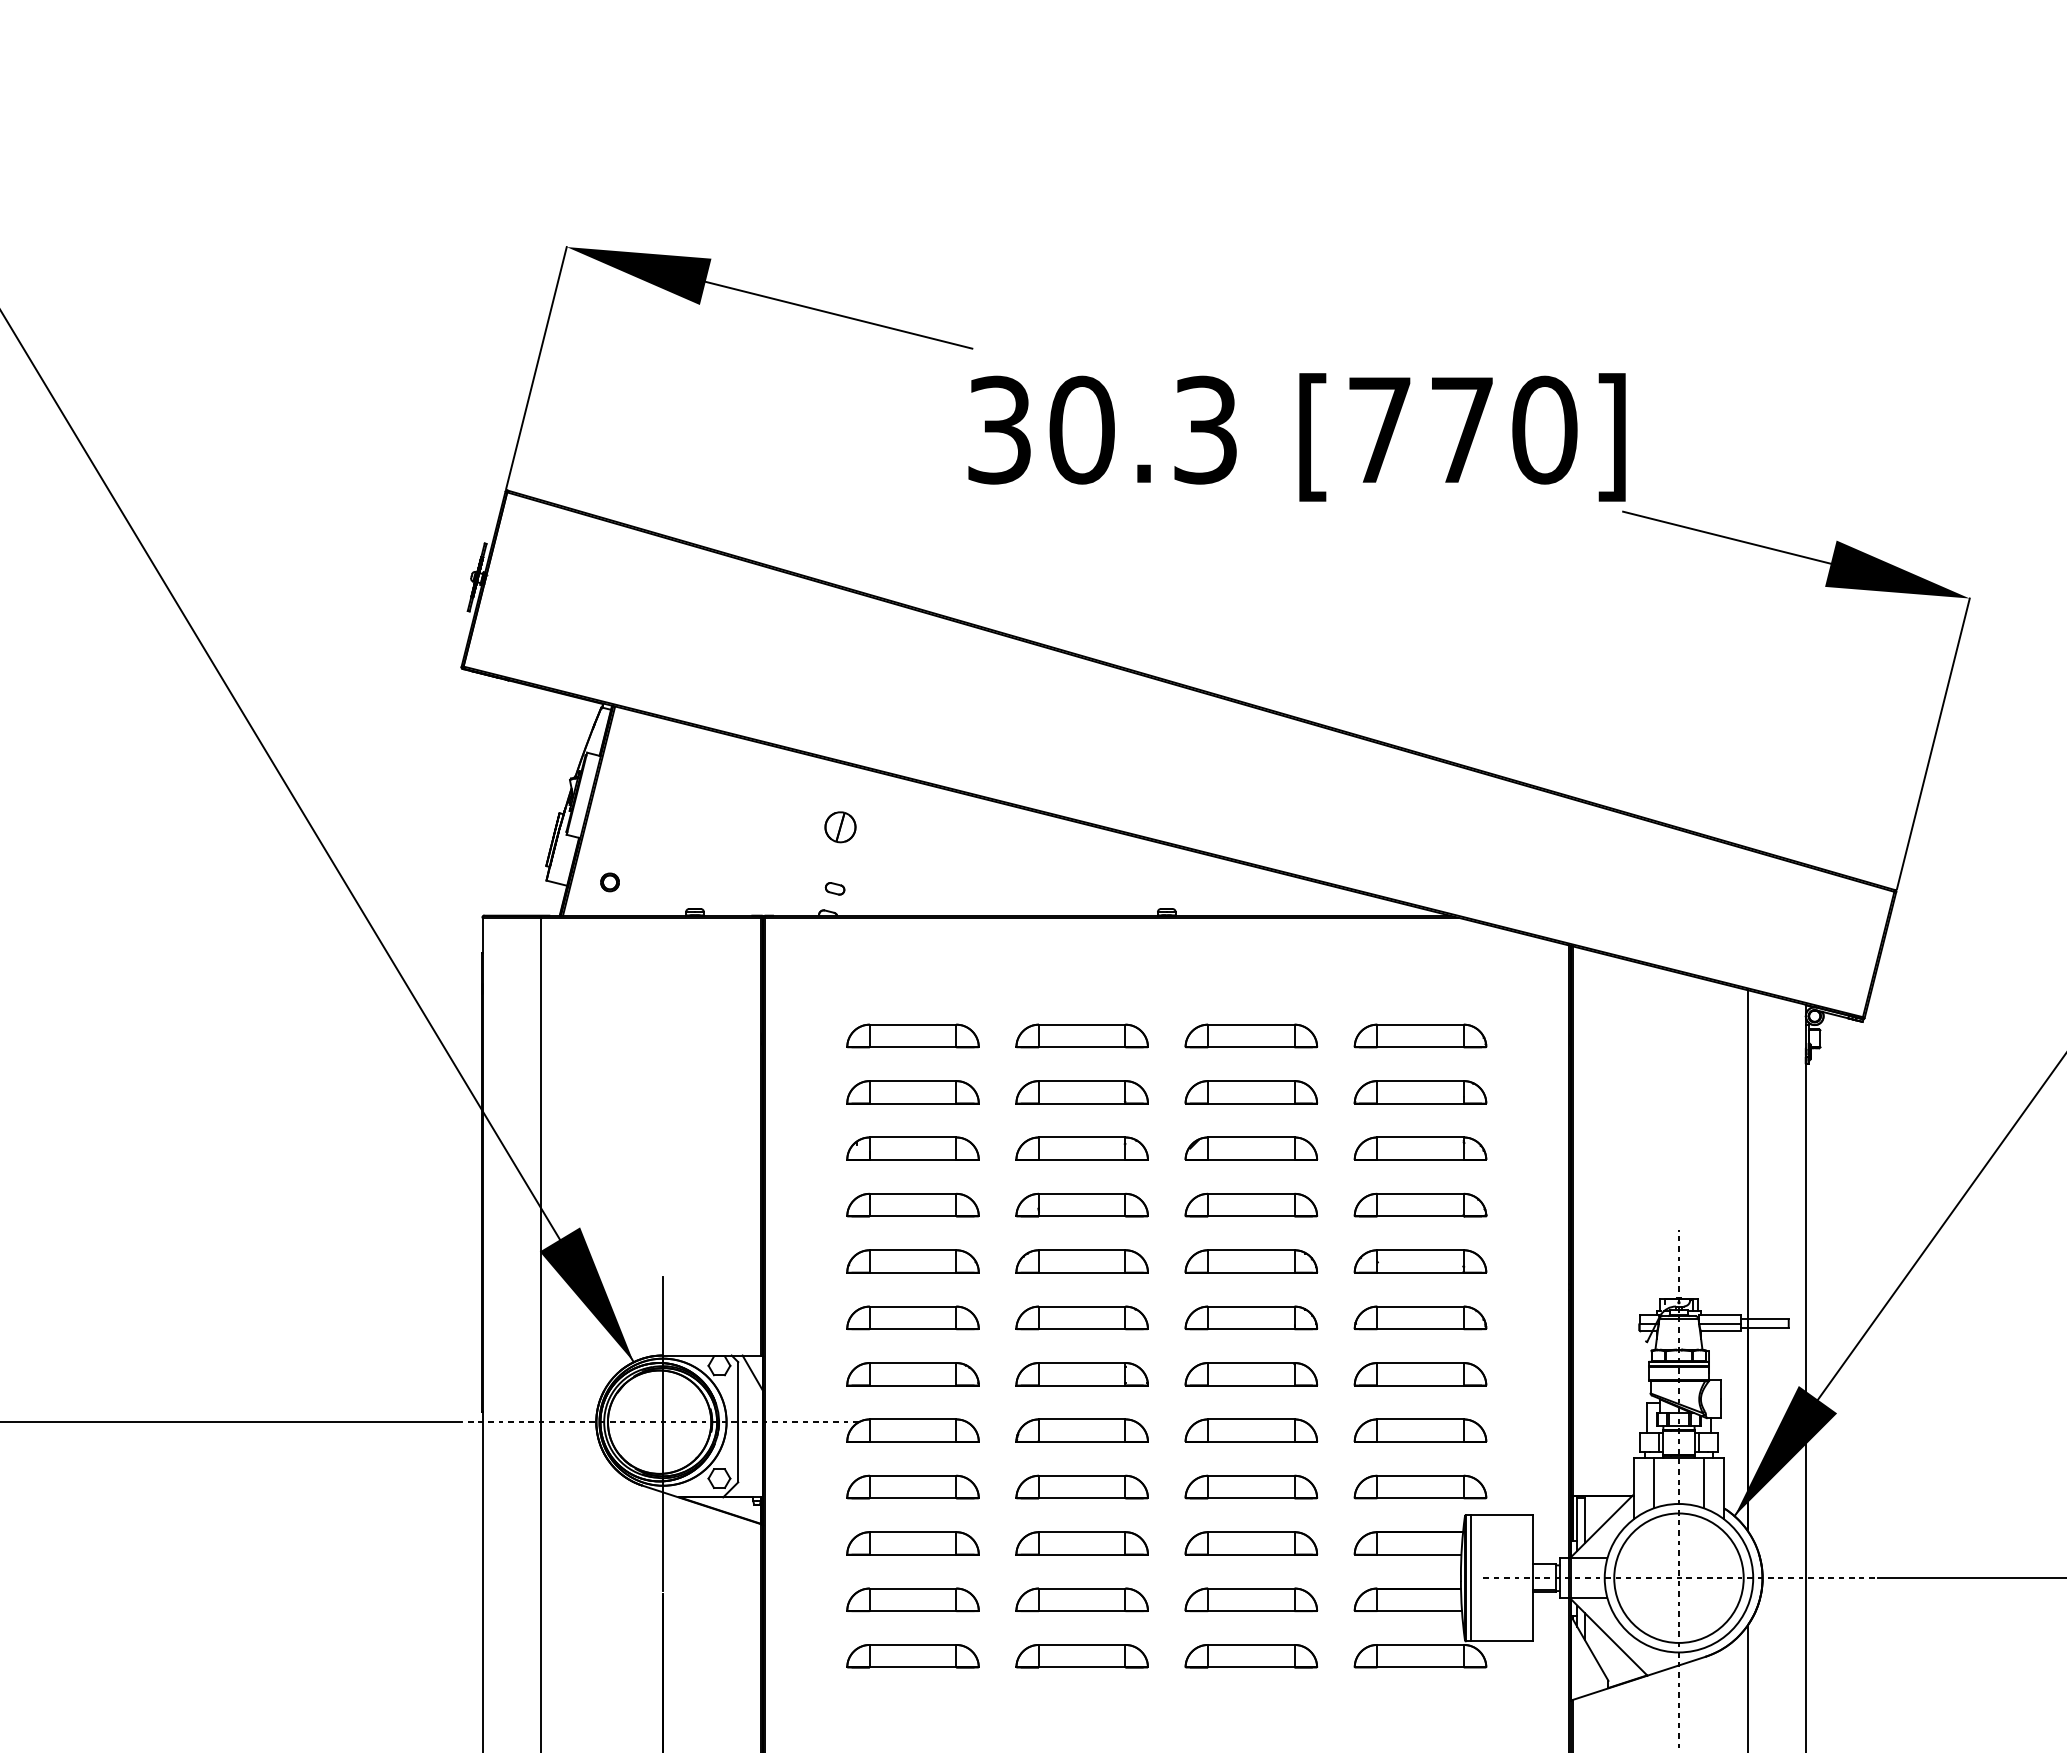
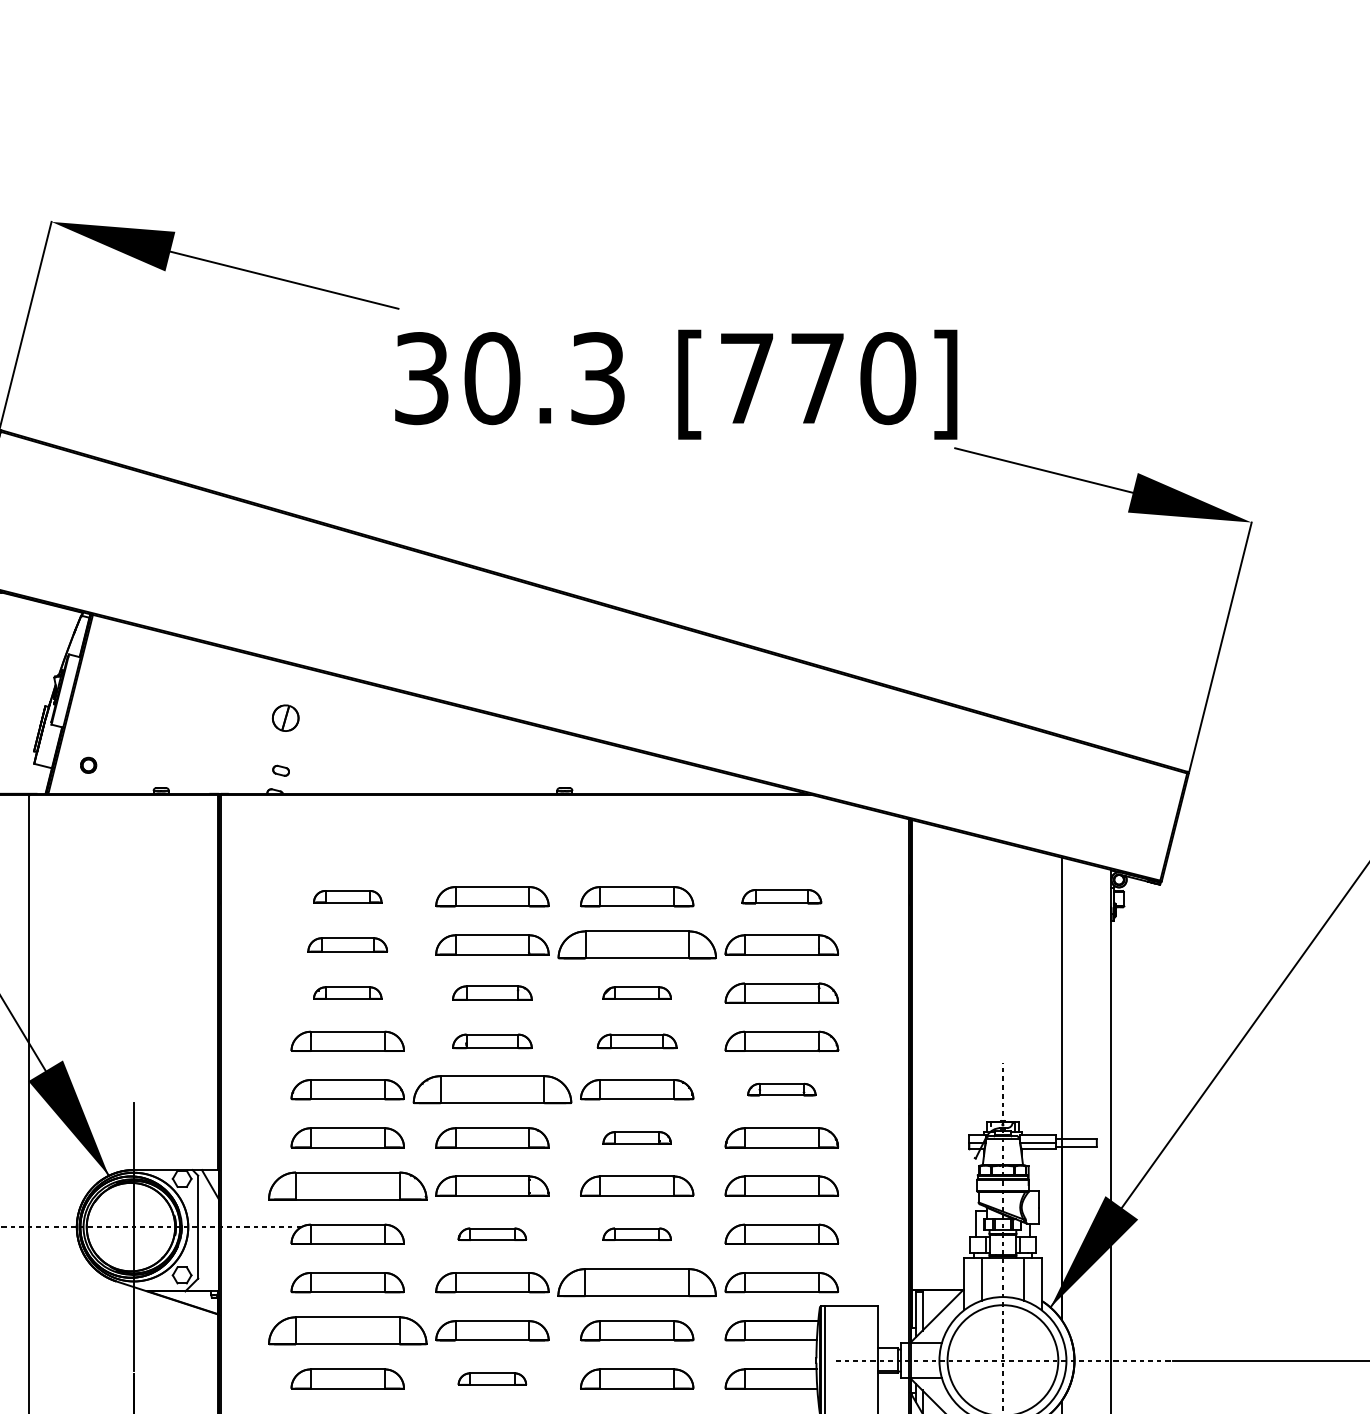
part: (912, 1035) -> (347, 896), size x0.6
part: (1420, 1035) -> (781, 896), size x0.7
part: (912, 1092) -> (347, 945), size x0.7
part: (1250, 1092) -> (636, 945), size x1.4
part: (912, 1148) -> (347, 992), size x0.6
part: (1081, 1148) -> (491, 992), size x0.7
part: (1251, 1148) -> (637, 992), size x0.6
part: (1081, 1204) -> (491, 1040), size x0.7
part: (1251, 1204) -> (637, 1040), size x0.7
part: (1081, 1261) -> (491, 1089), size x1.4
part: (1420, 1261) -> (781, 1089), size x0.6
part: (1251, 1317) -> (637, 1137), size x0.6
part: (912, 1374) -> (347, 1186), size x1.4
part: (1081, 1430) -> (491, 1234), size x0.6
part: (1251, 1430) -> (637, 1234), size x0.6
part: (1251, 1486) -> (637, 1282), size x1.4
part: (912, 1543) -> (347, 1330), size x1.4
part: (1081, 1599) -> (491, 1378), size x0.6

